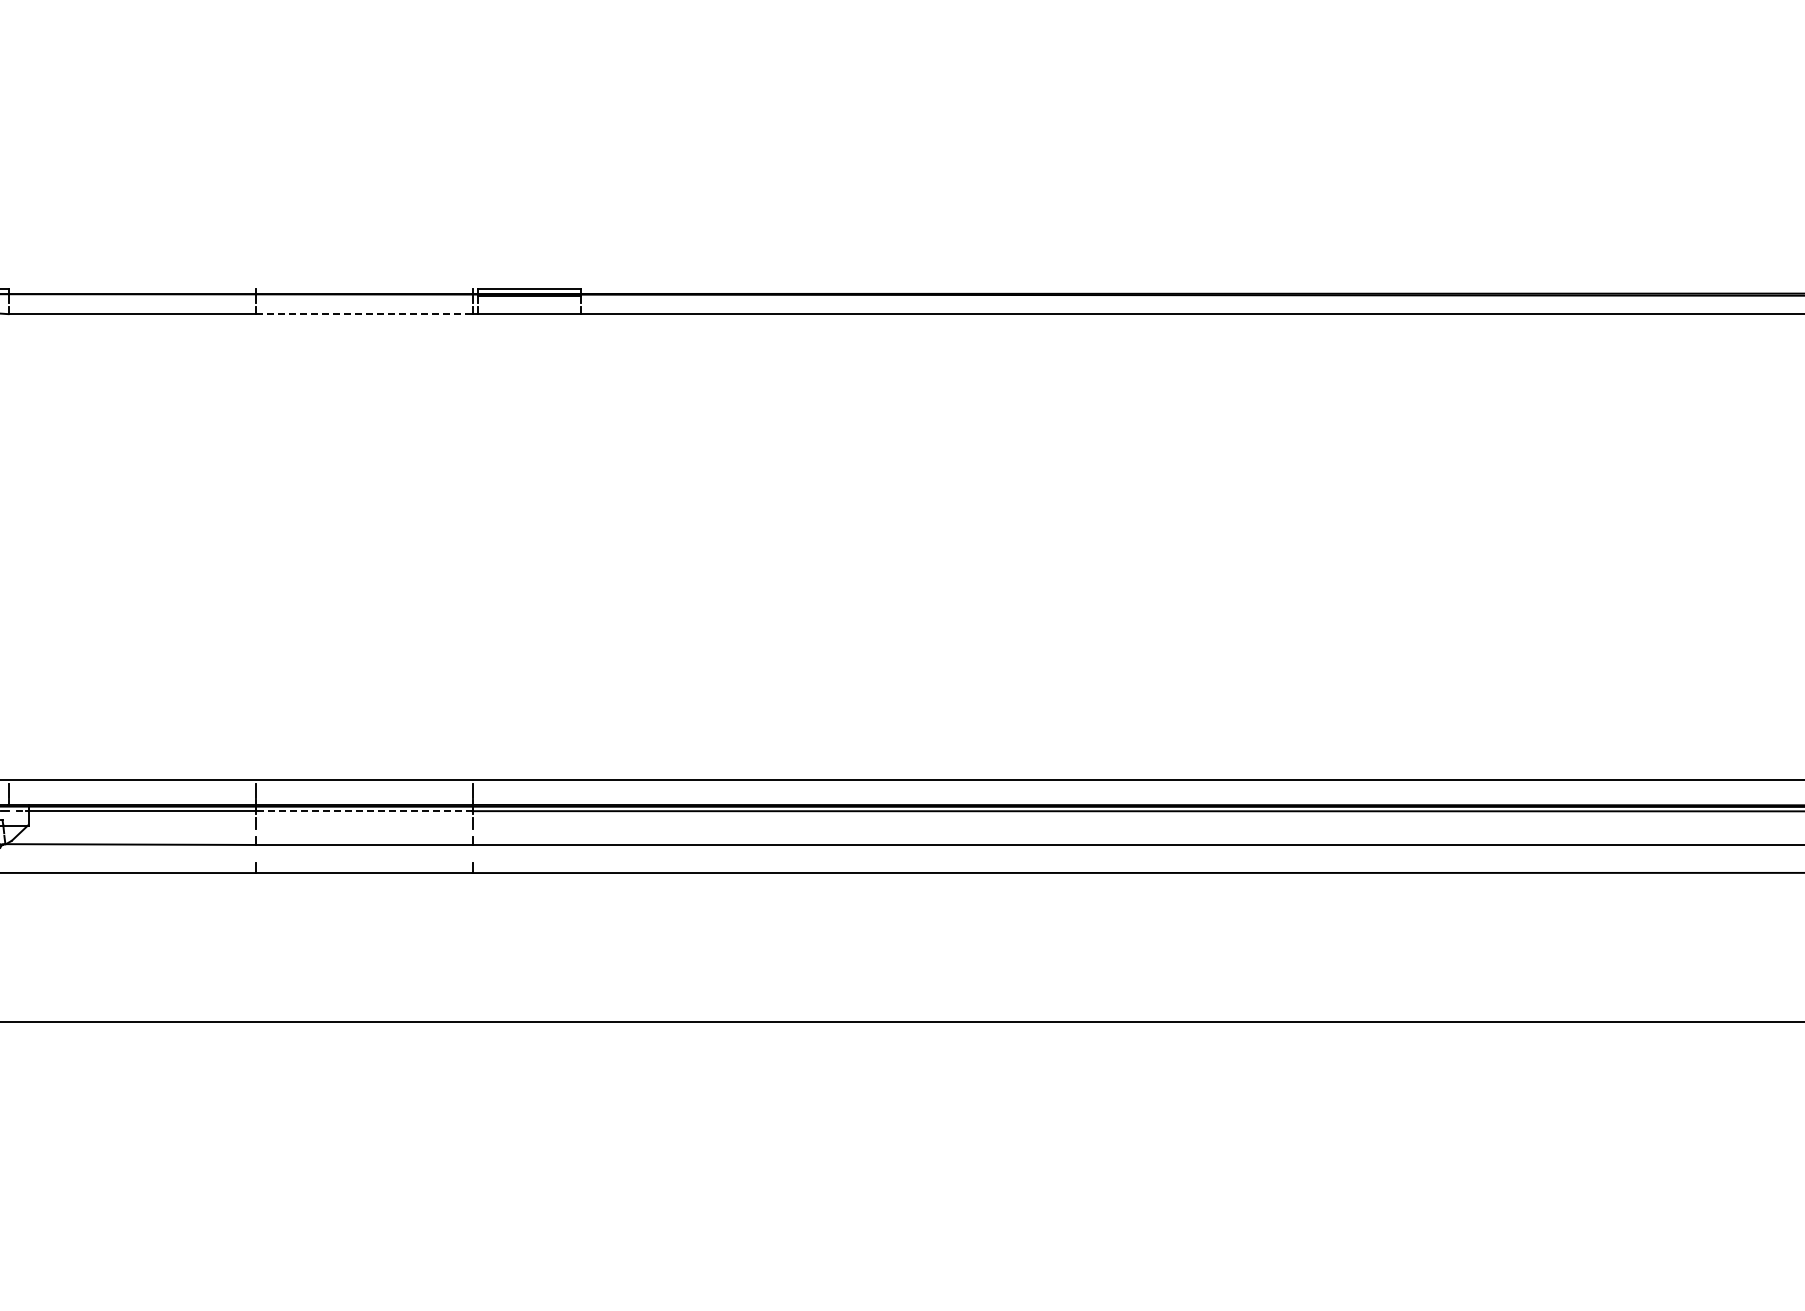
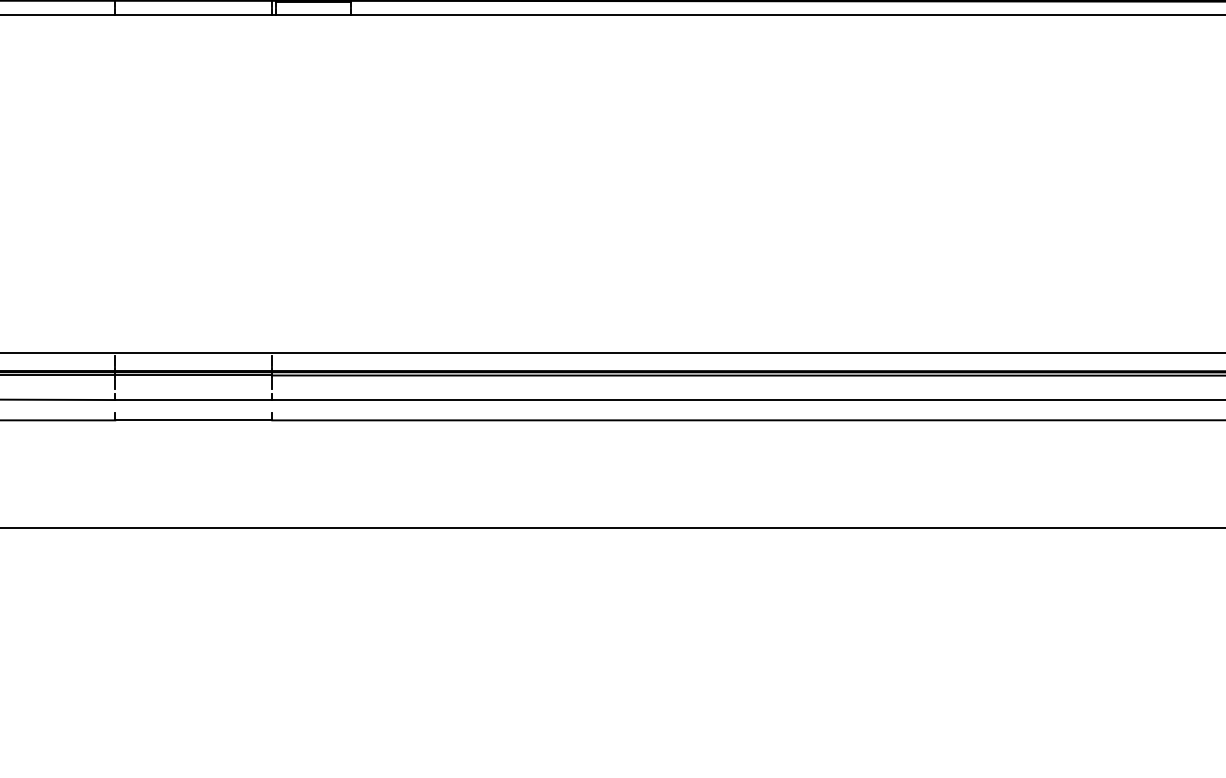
line: (364, 314) -> (193, 15), dashed -> solid
line: (363, 811) -> (193, 375), dashed -> solid

